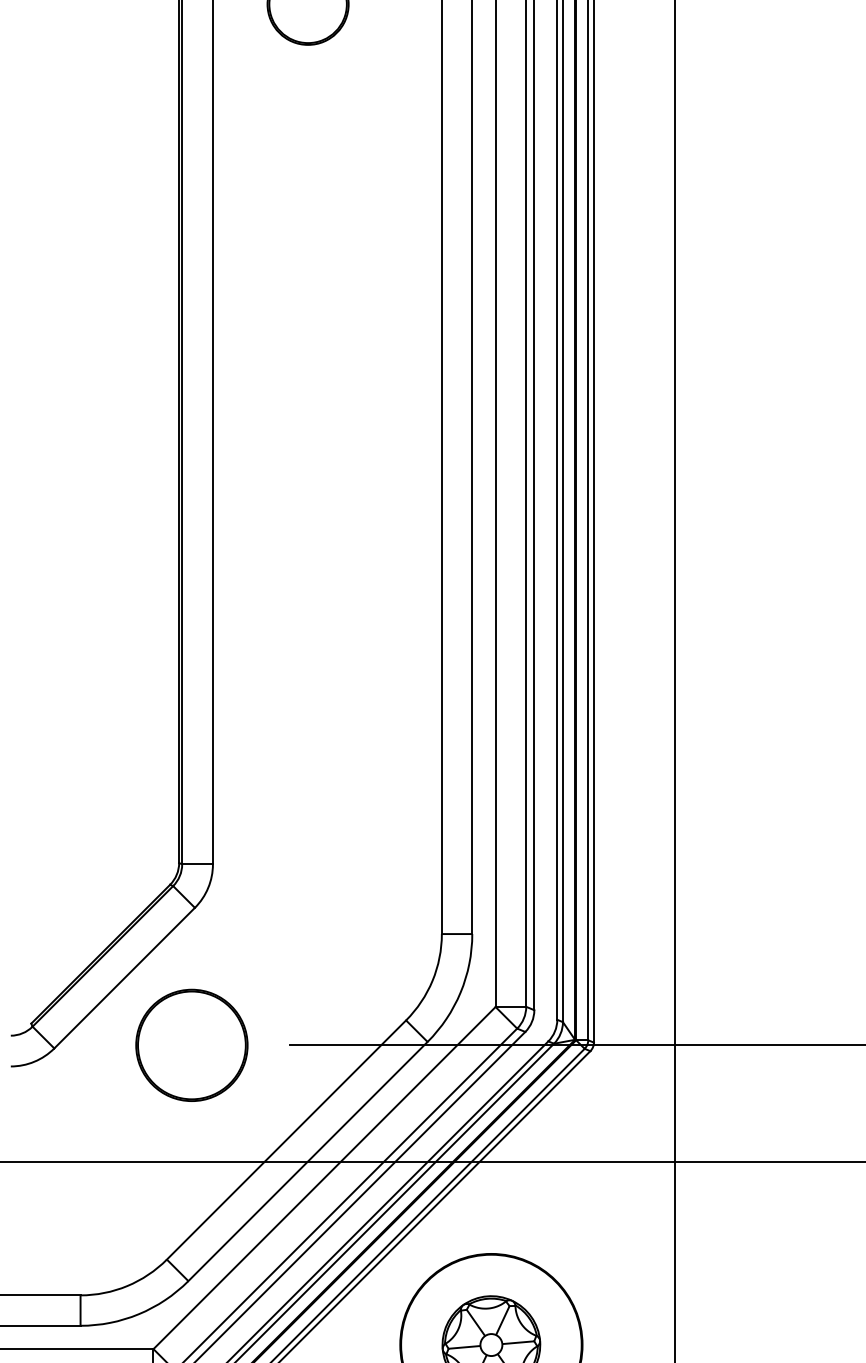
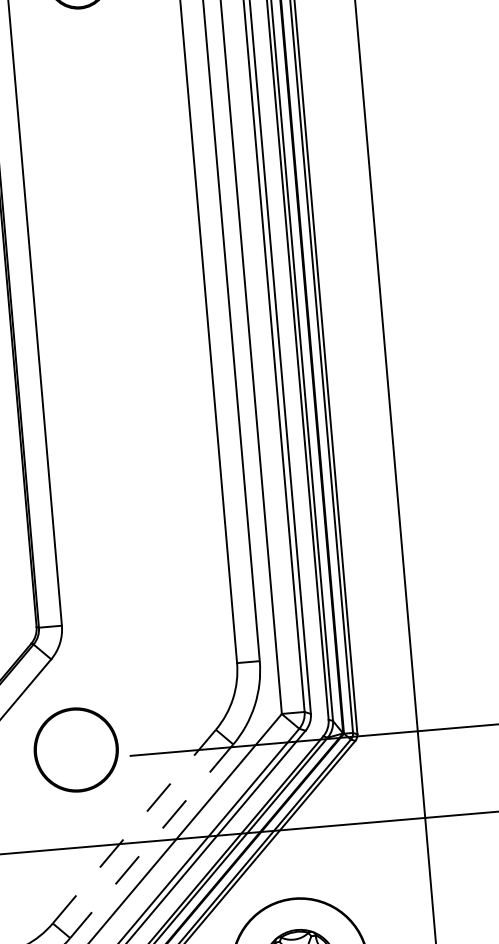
part: (191, 1044) -> (75, 749), moved
line: (286, 1139) -> (134, 826), solid -> dashed
line: (307, 1161) -> (151, 841), solid -> dashed

